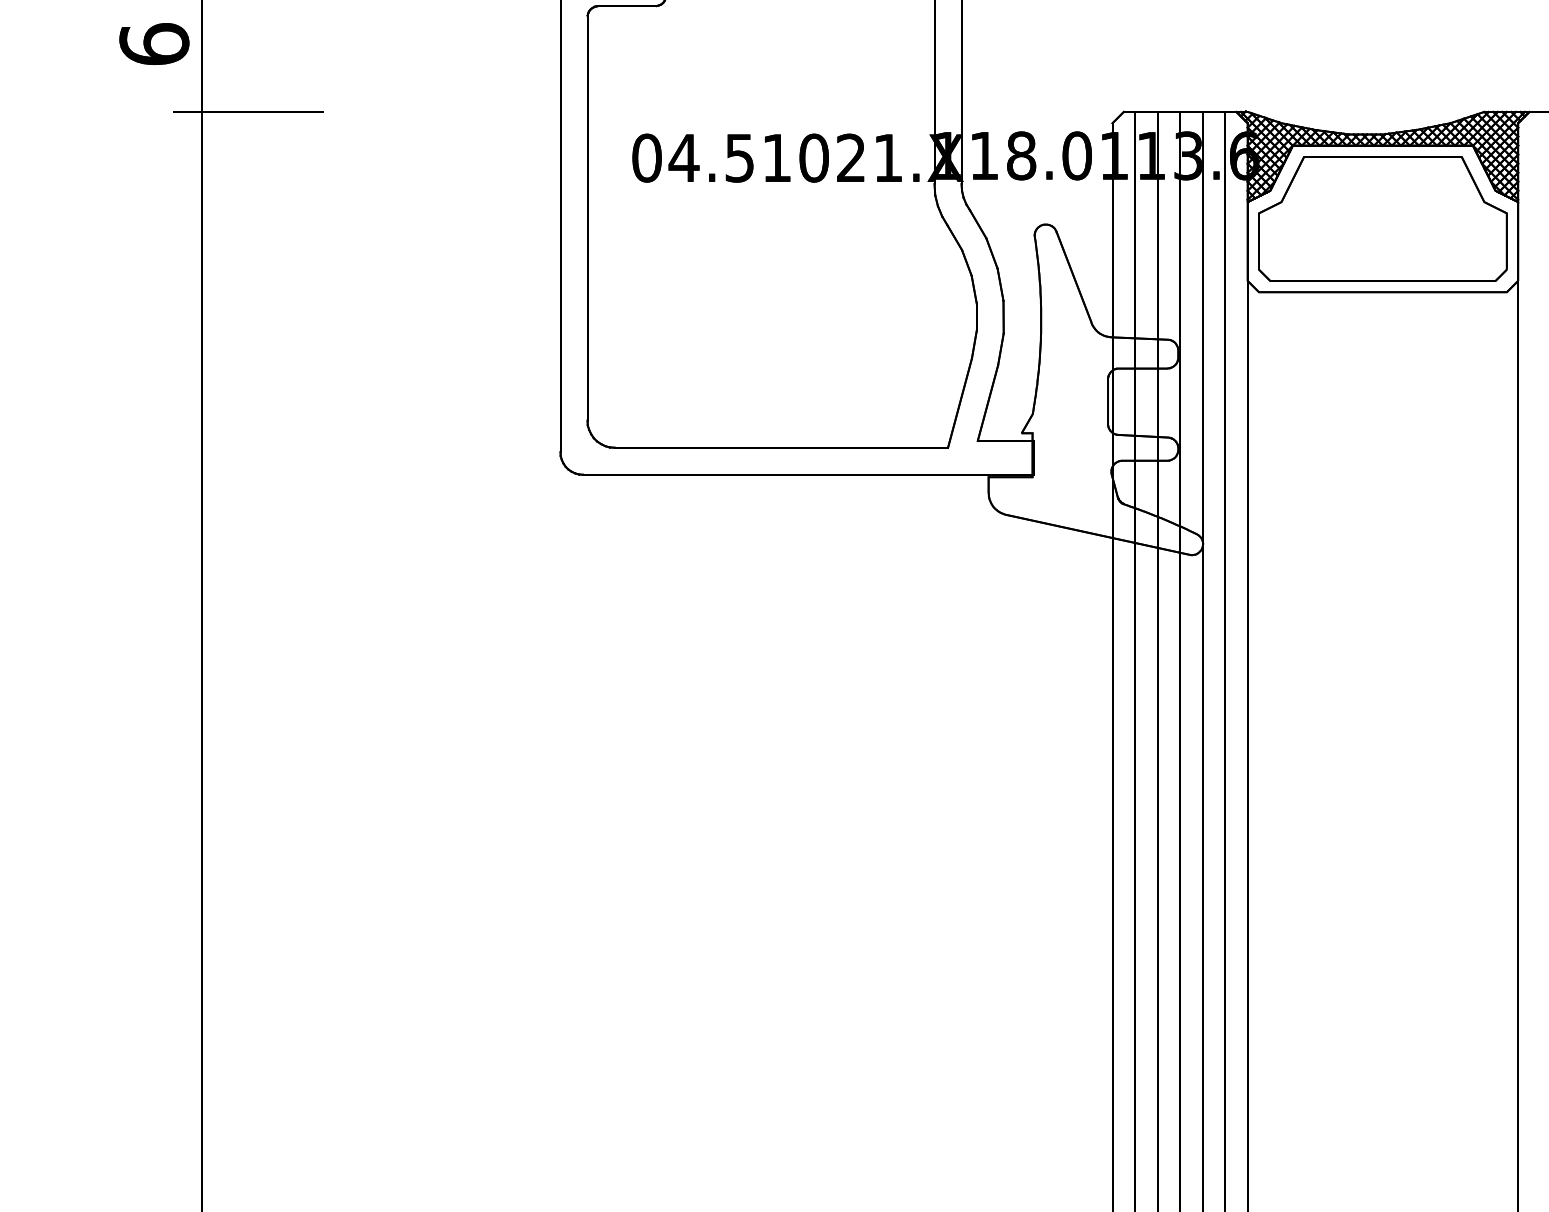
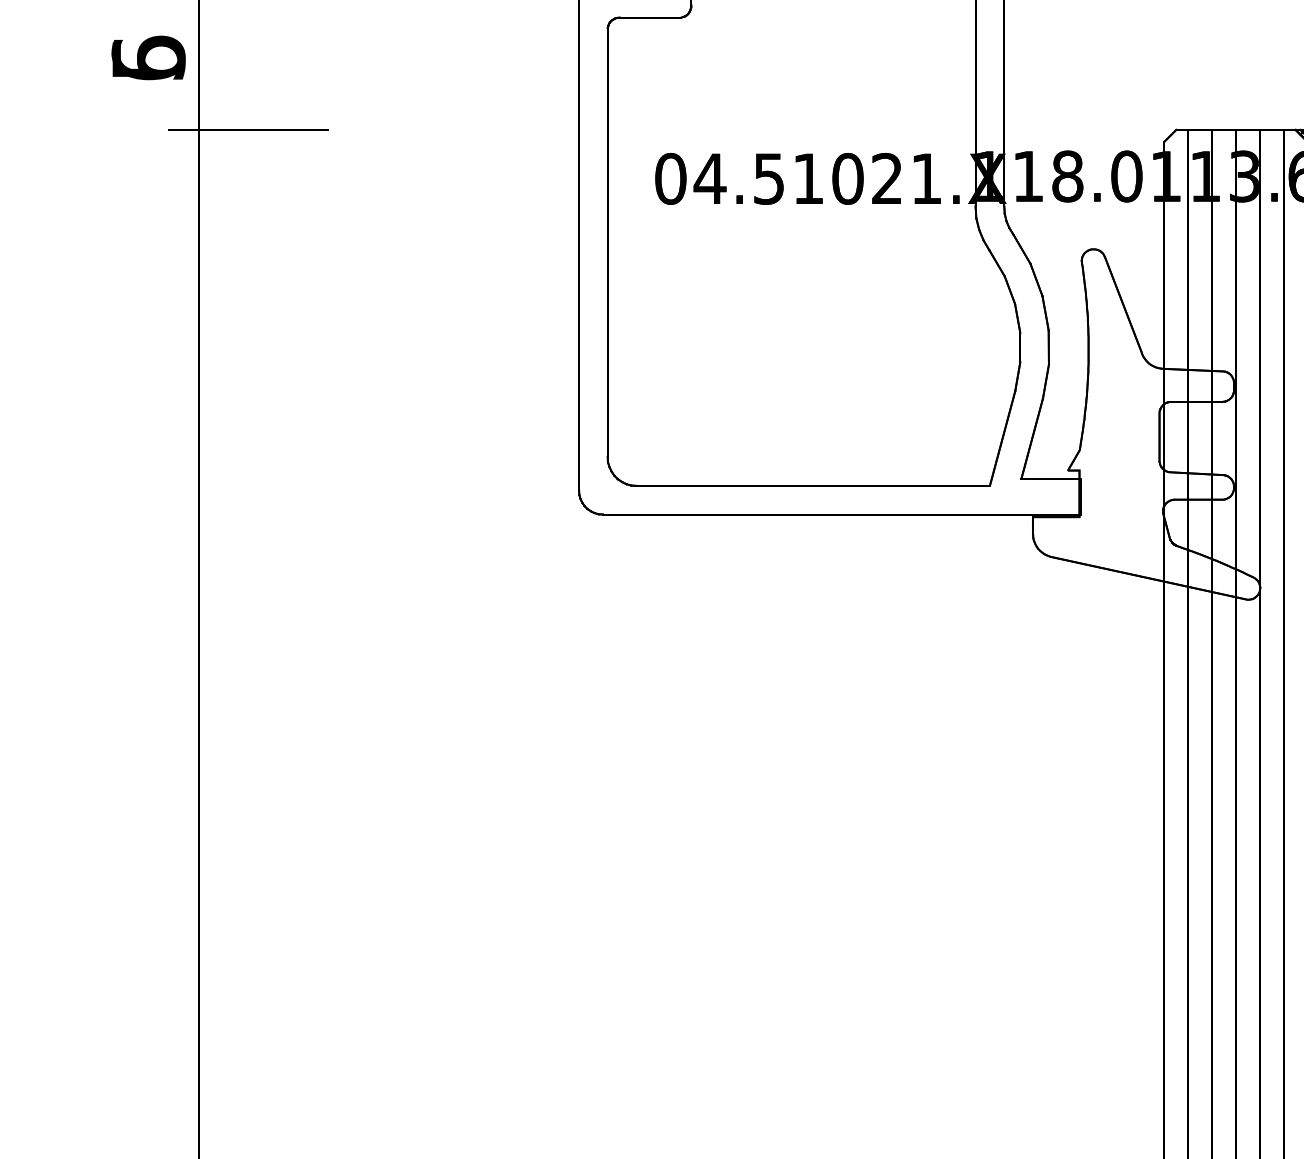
text: (154, 43) -> (148, 57), 6 -> 5

